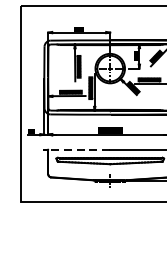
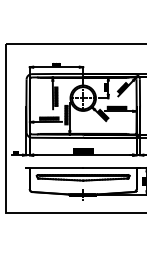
line: (79, 150) -> (56, 168), dashed -> solid

